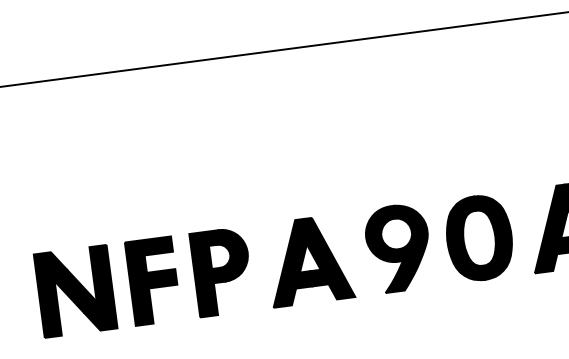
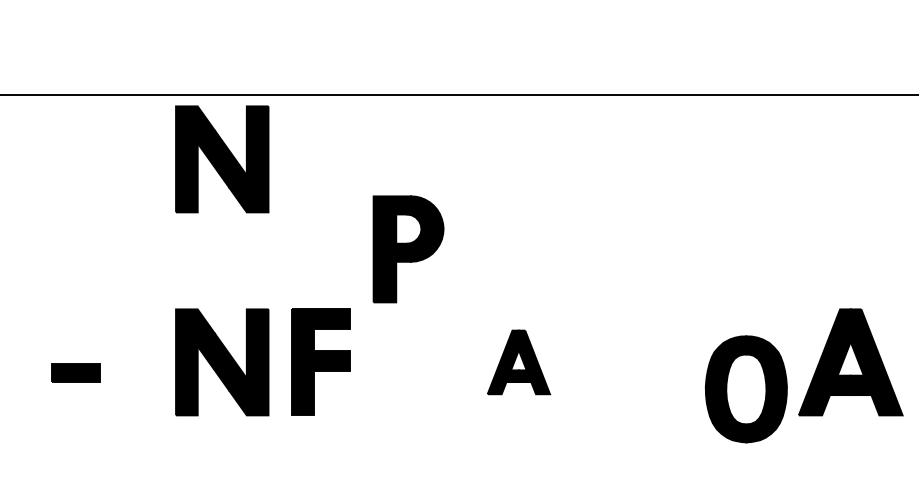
part: (54, 131) -> (222, 159), added
part: (479, 238) -> (746, 389), moved
part: (398, 248) -> (632, 361), removed
part: (308, 260) -> (518, 362), size x0.6
part: (222, 272) -> (408, 249), moved

